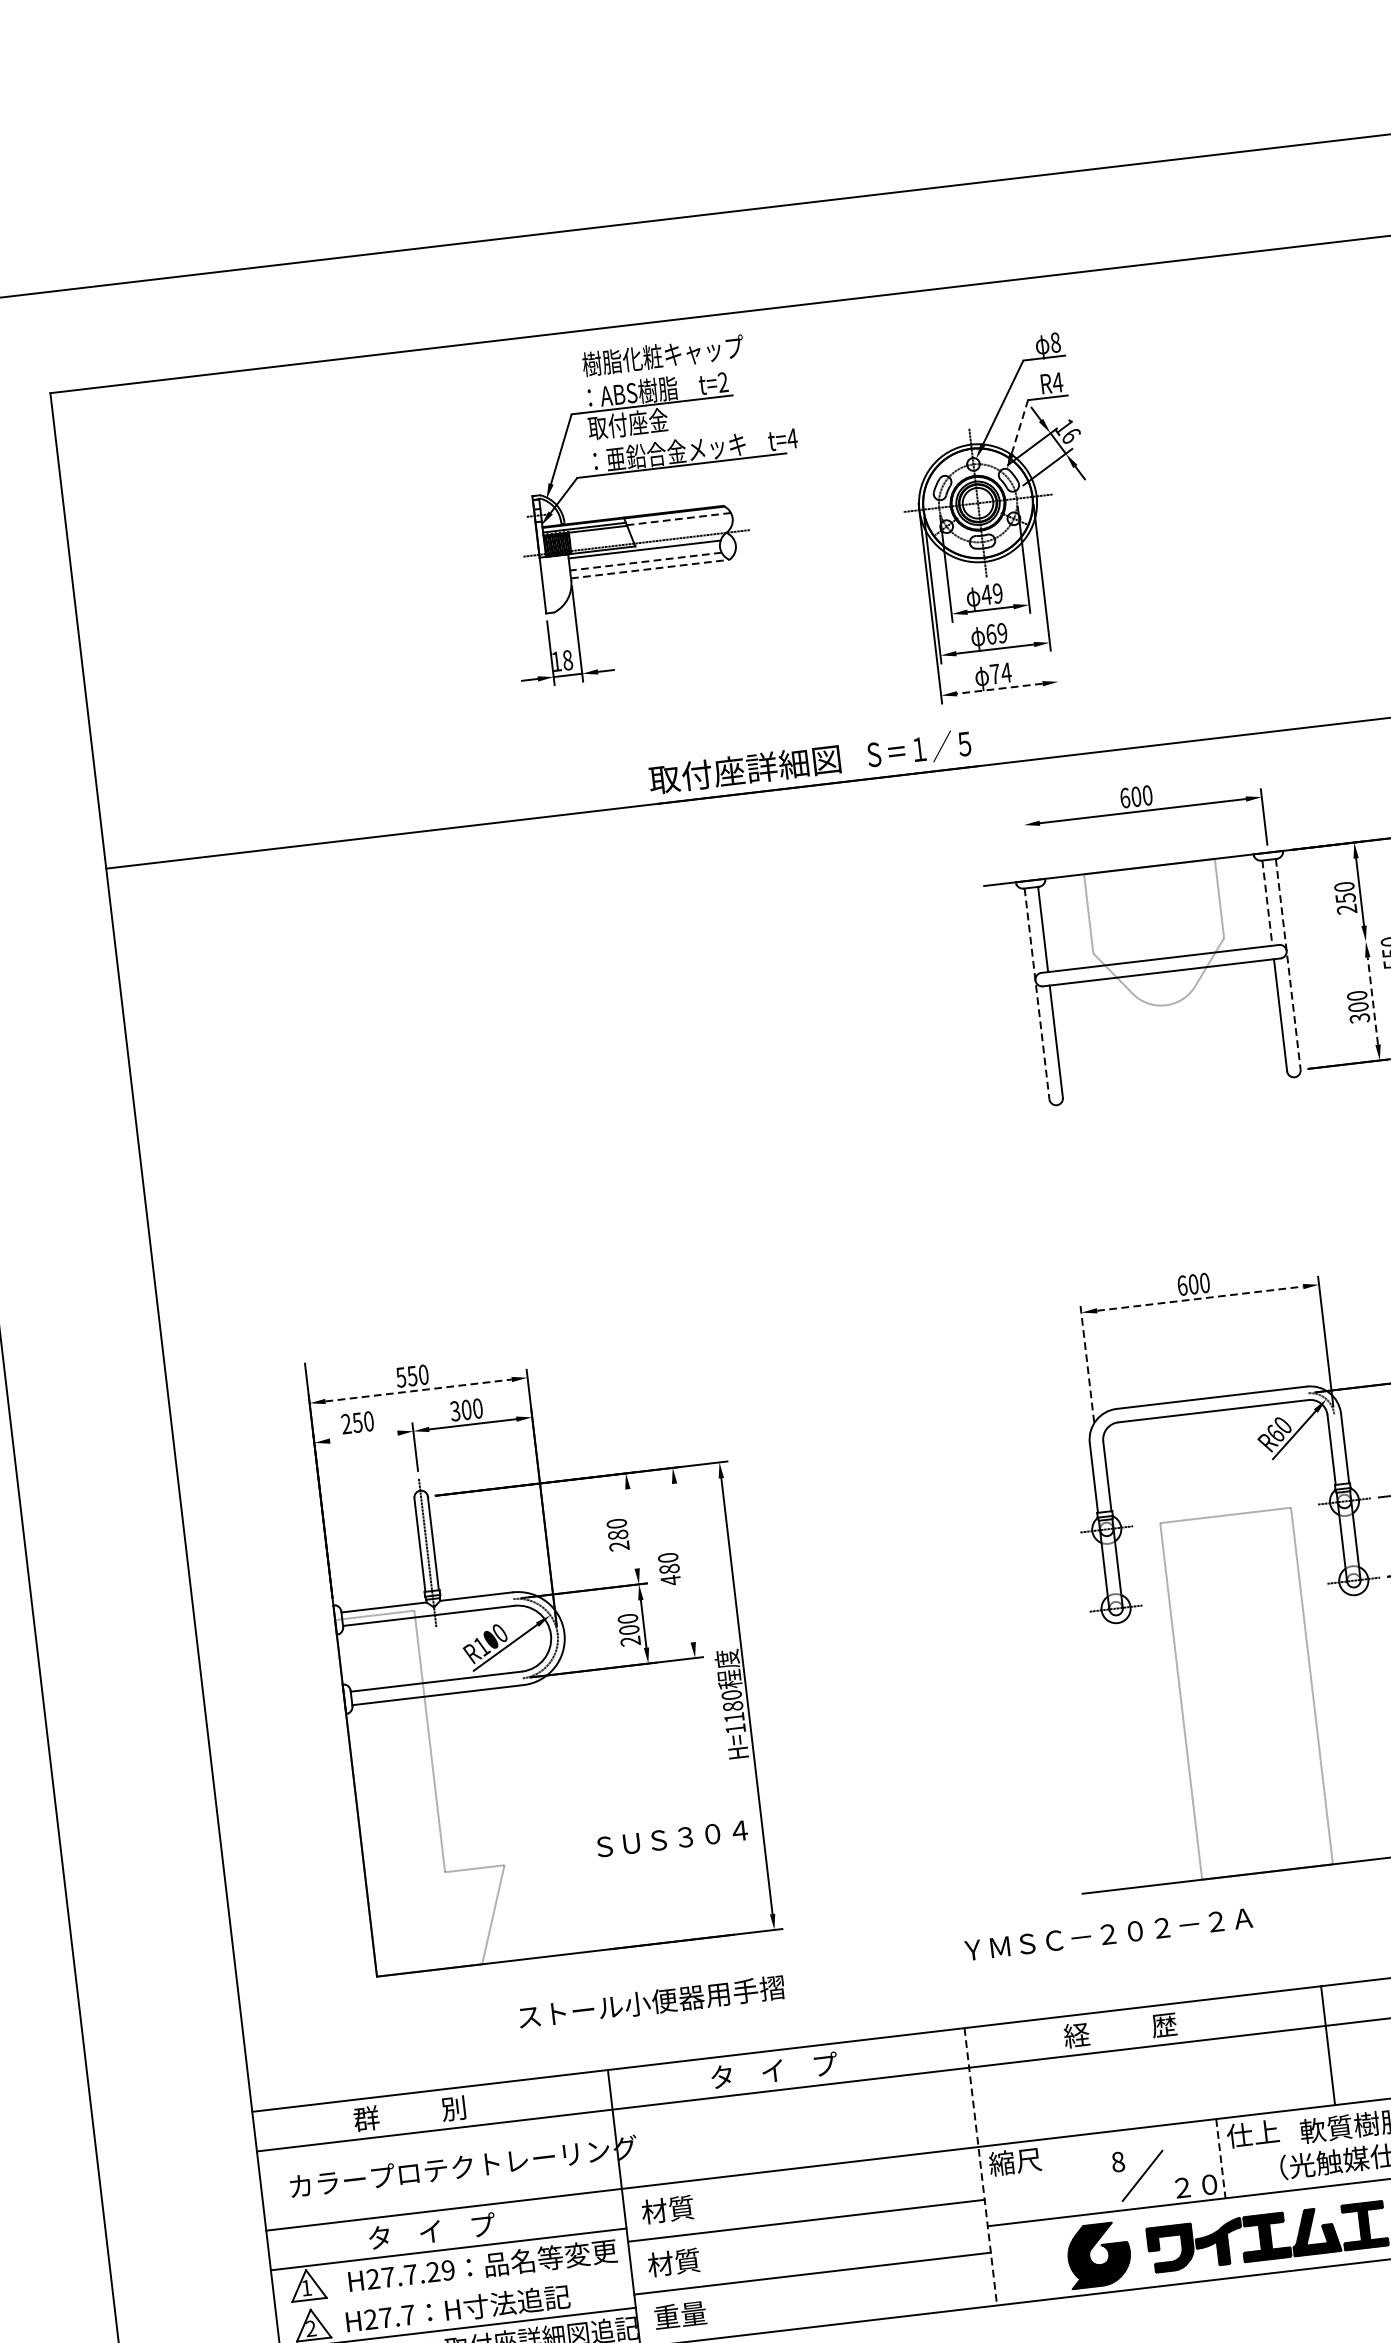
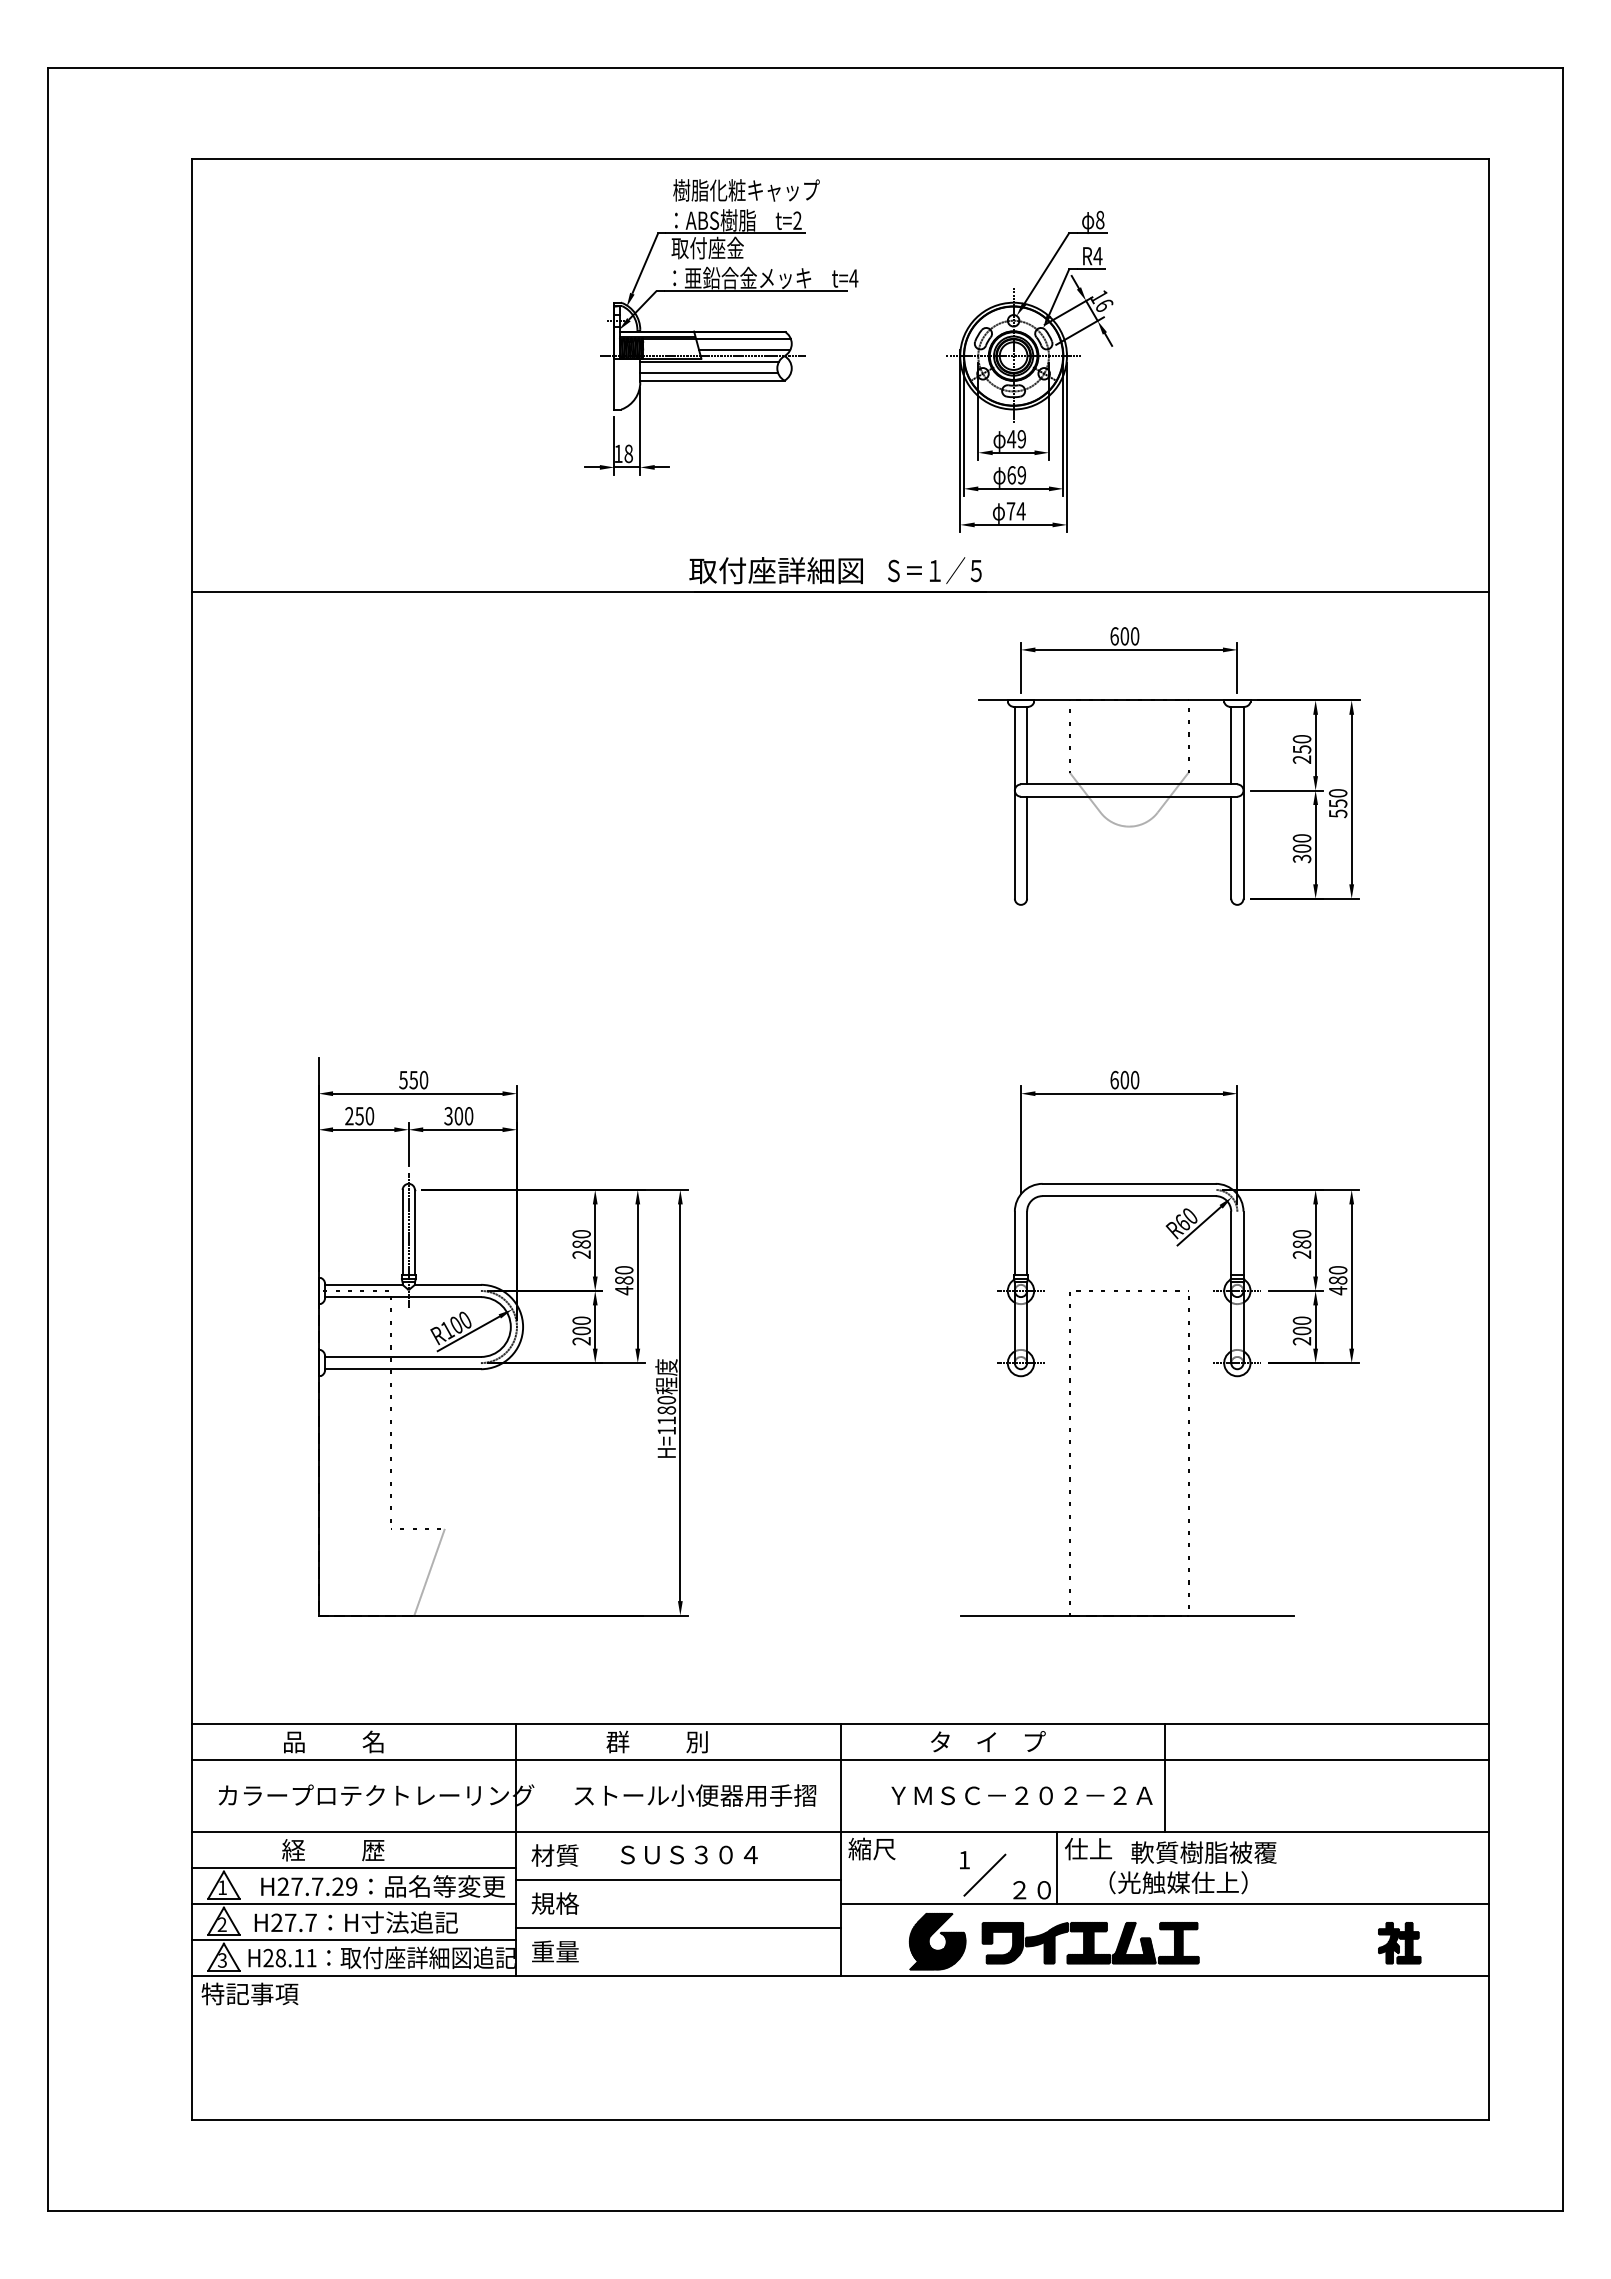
line: (1020, 426) -> (1059, 291), dashed -> solid
line: (677, 518) -> (742, 338), dashed -> solid
line: (681, 530) -> (744, 349), added
line: (645, 561) -> (708, 373), dashed -> solid
line: (650, 568) -> (712, 380), dashed -> solid
line: (1049, 596) -> (1067, 447), added
line: (999, 688) -> (1013, 524), dashed -> solid
line: (1025, 844) -> (1020, 667), added
line: (1267, 902) -> (1231, 745), dashed -> solid
line: (1333, 945) -> (1286, 790), added
line: (1288, 964) -> (1243, 802), dashed -> solid
line: (1036, 993) -> (1014, 802), dashed -> solid
line: (1372, 1000) -> (1315, 844), dashed -> solid
line: (1200, 1298) -> (1129, 1093), dashed -> solid
line: (1086, 1364) -> (1020, 1140), dashed -> solid
line: (418, 1390) -> (417, 1093), dashed -> solid
line: (363, 1436) -> (363, 1129), added
line: (632, 1528) -> (595, 1240), added
line: (683, 1562) -> (637, 1276), added
text: (671, 1838) -> (688, 1854), moved
text: (1108, 1934) -> (1021, 1795), moved
text: (651, 2002) -> (695, 1795), moved
text: (1128, 2028) -> (987, 1741), 経          歴 -> タ    イ    プ
text: (773, 2070) -> (664, 1741), タ    イ    プ -> 群          別
text: (409, 2113) -> (333, 1741), 群          別 -> 品          名
line: (1221, 2159) -> (1057, 1868), dashed -> solid
text: (1118, 2162) -> (964, 1860), 8 -> 1
line: (980, 2167) -> (840, 1850), dashed -> solid
text: (431, 2231) -> (340, 1850), タ    イ    プ -> 経          歴
text: (673, 2262) -> (554, 1903), 材質 -> 規格
line: (453, 2289) -> (354, 1904), added

